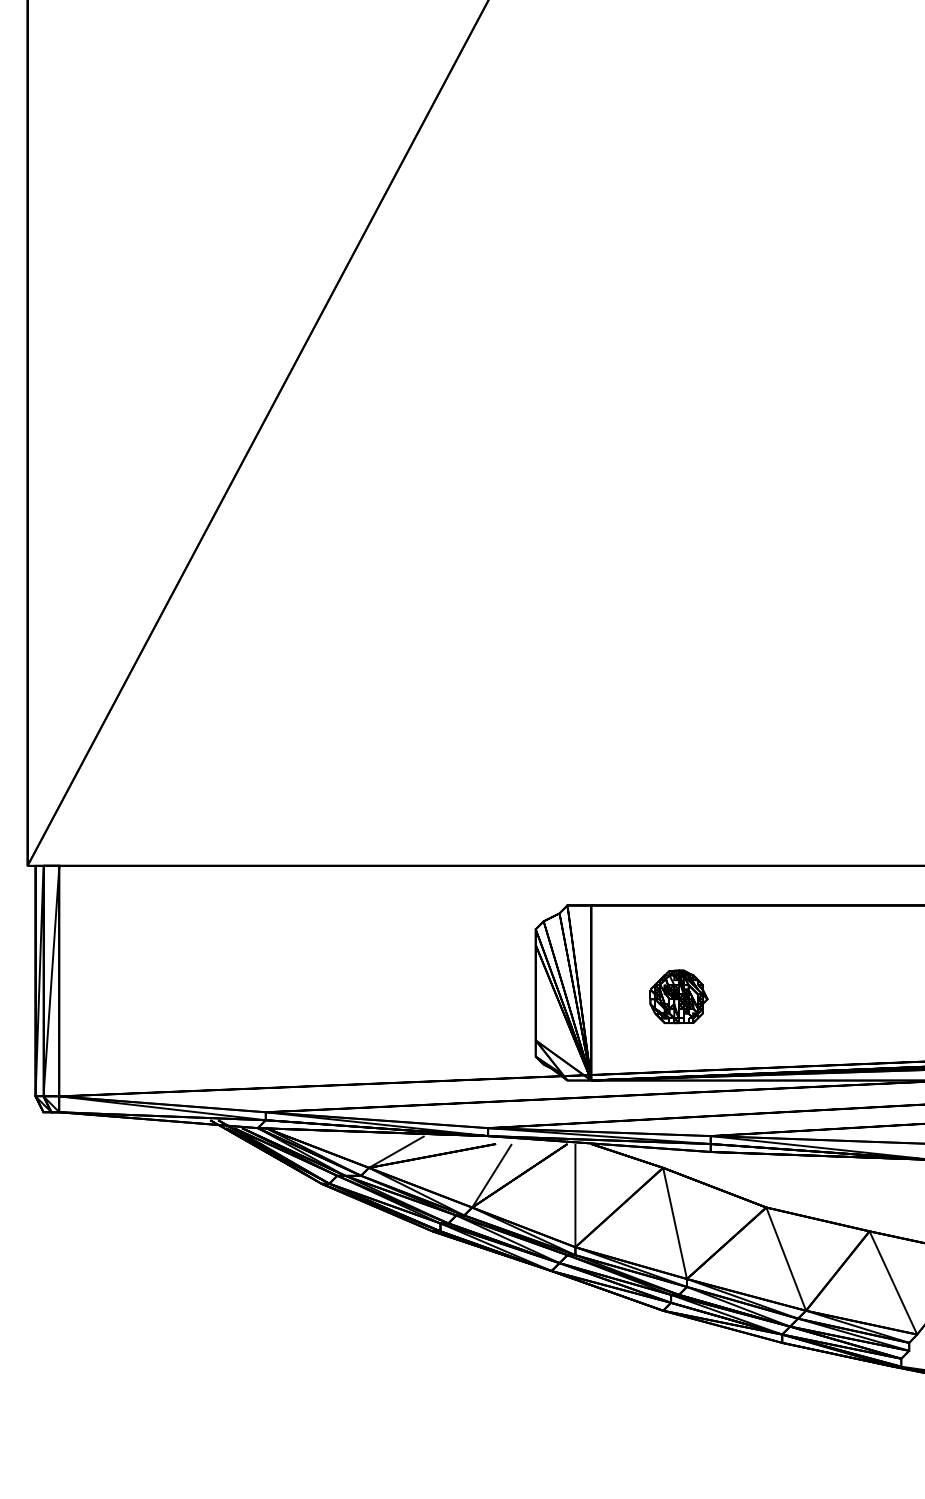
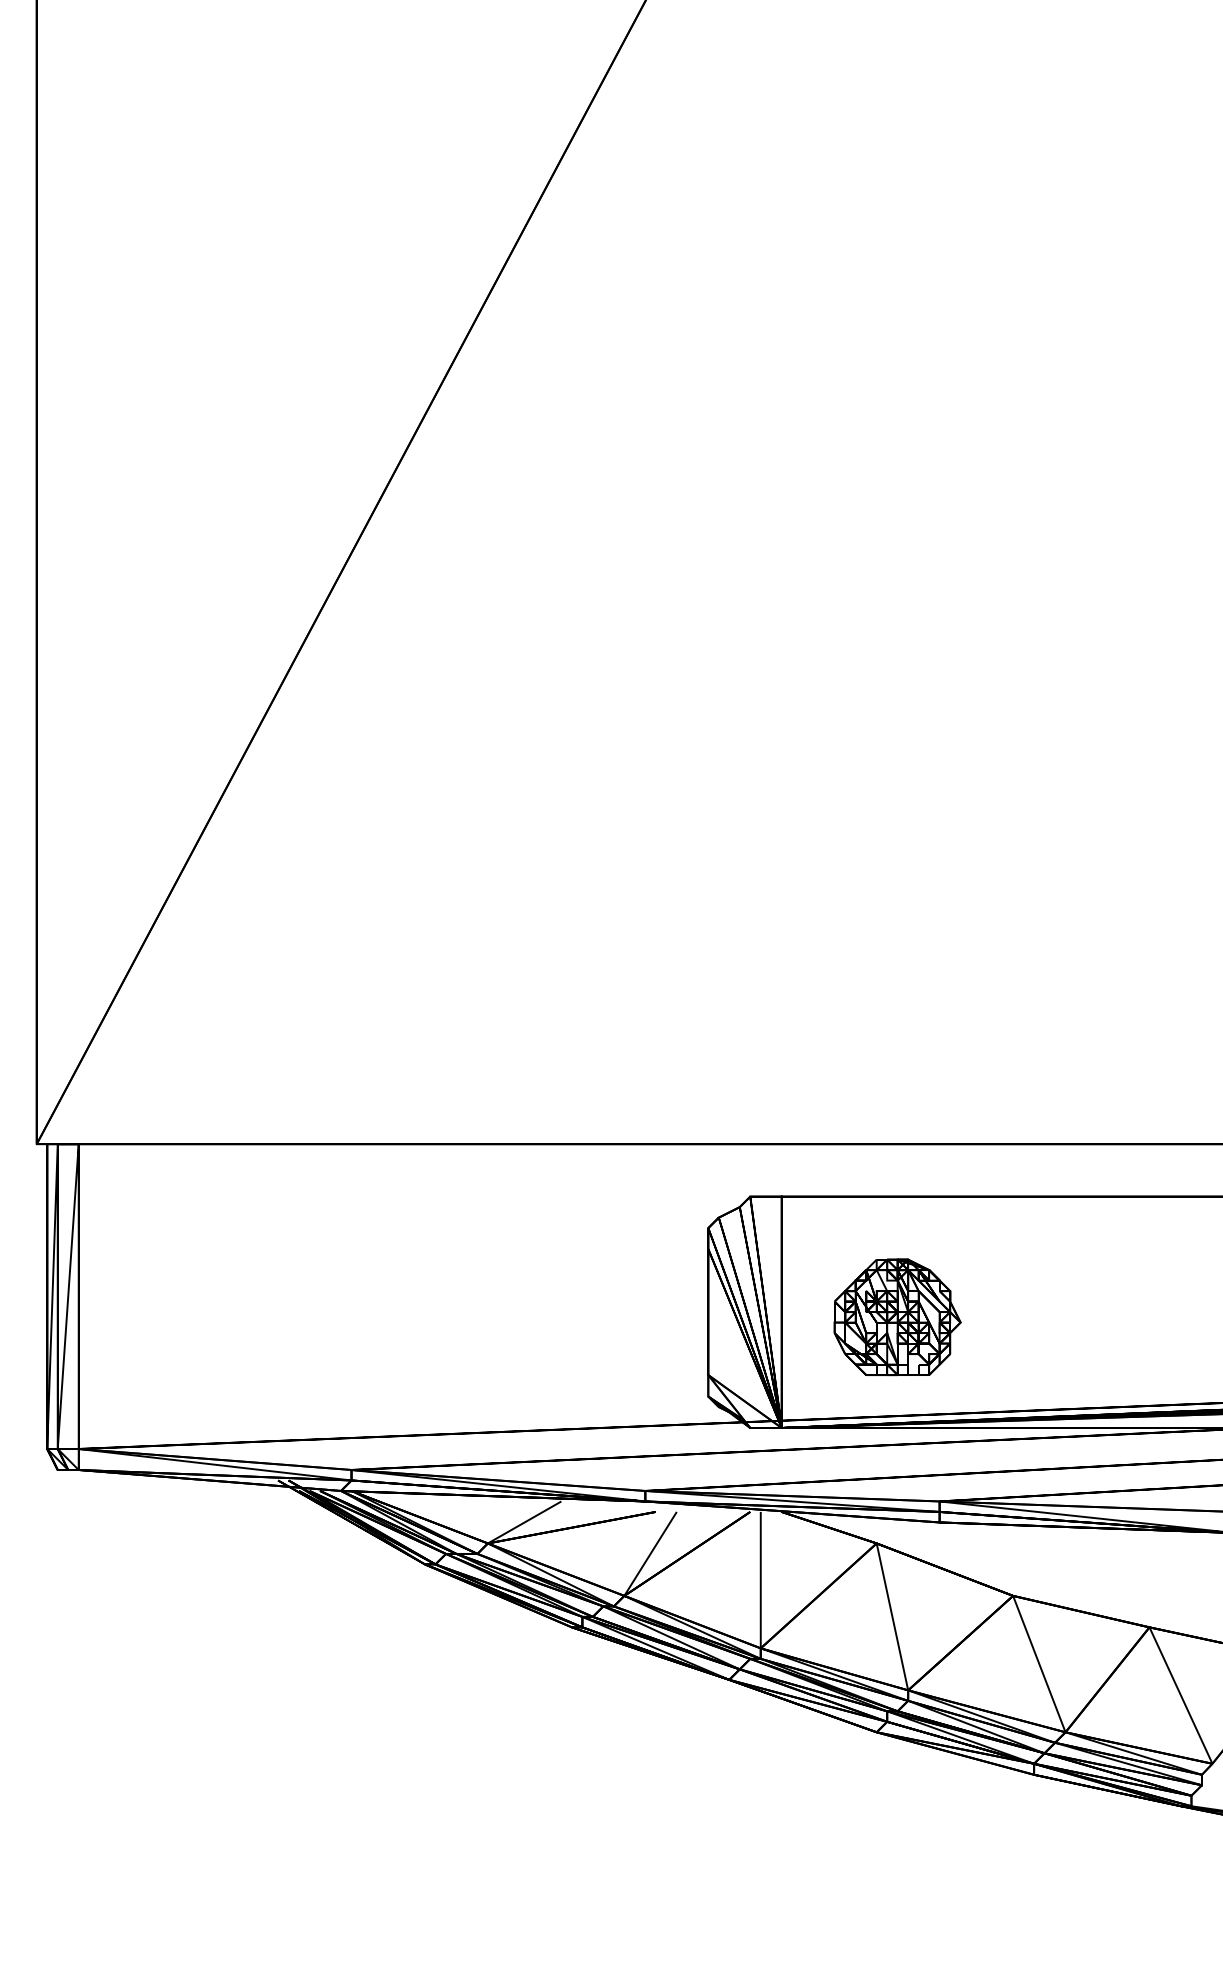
part: (678, 996) -> (896, 1316), size x1.67

